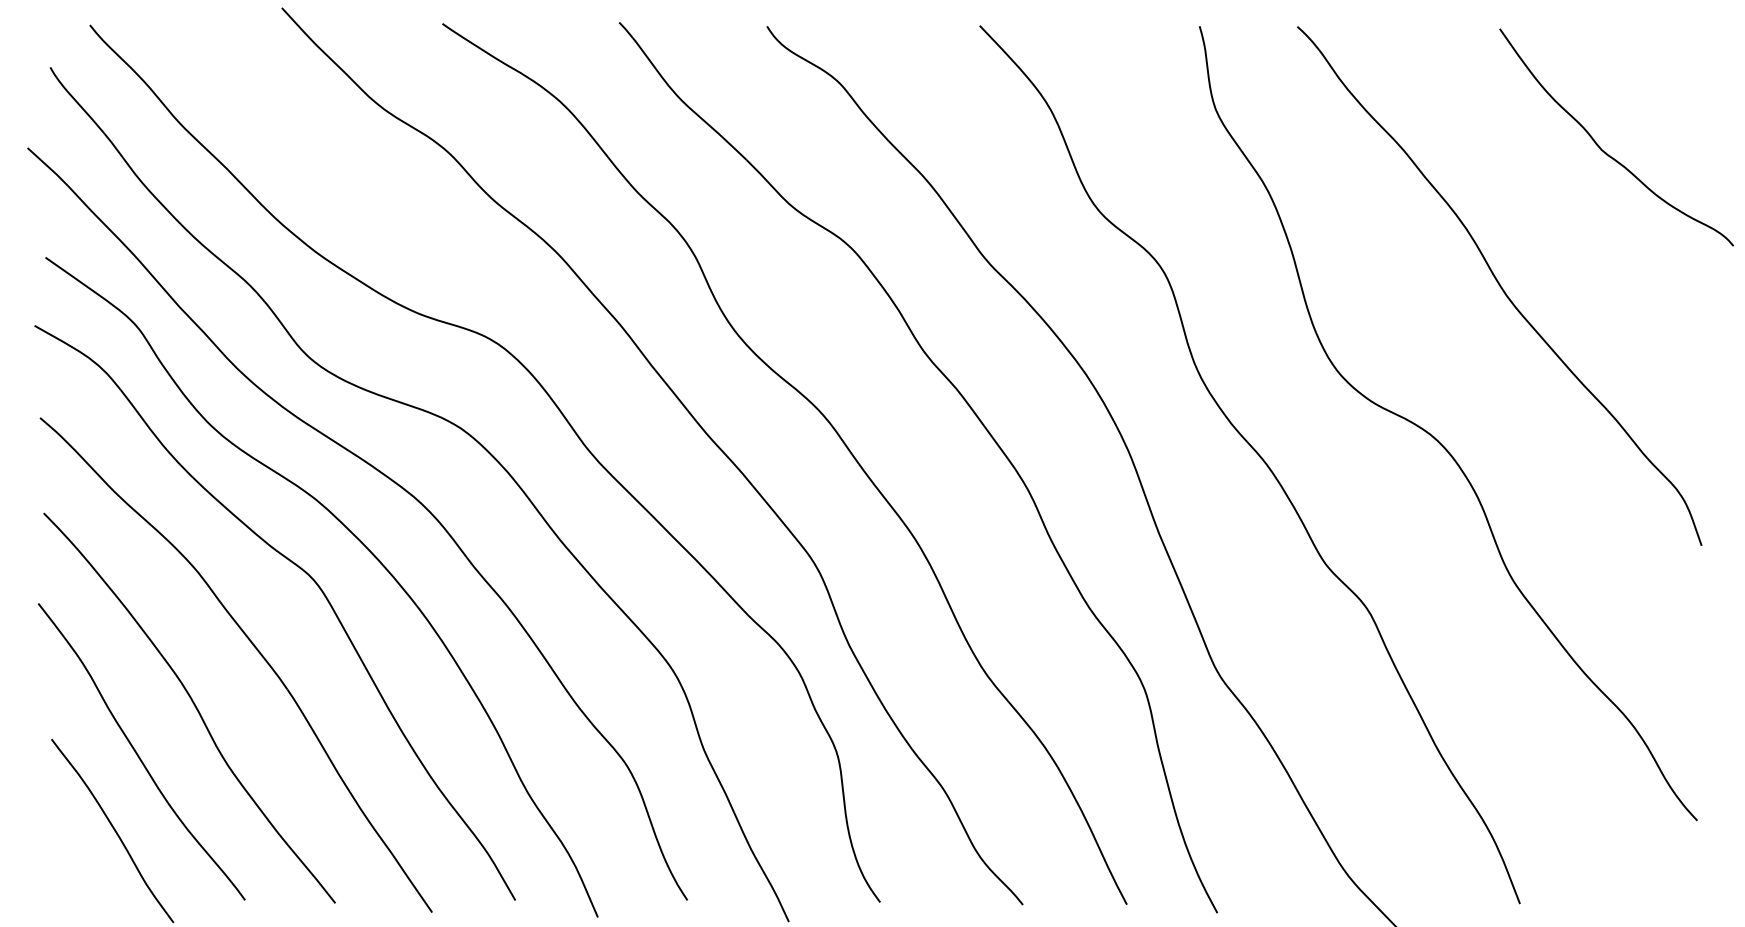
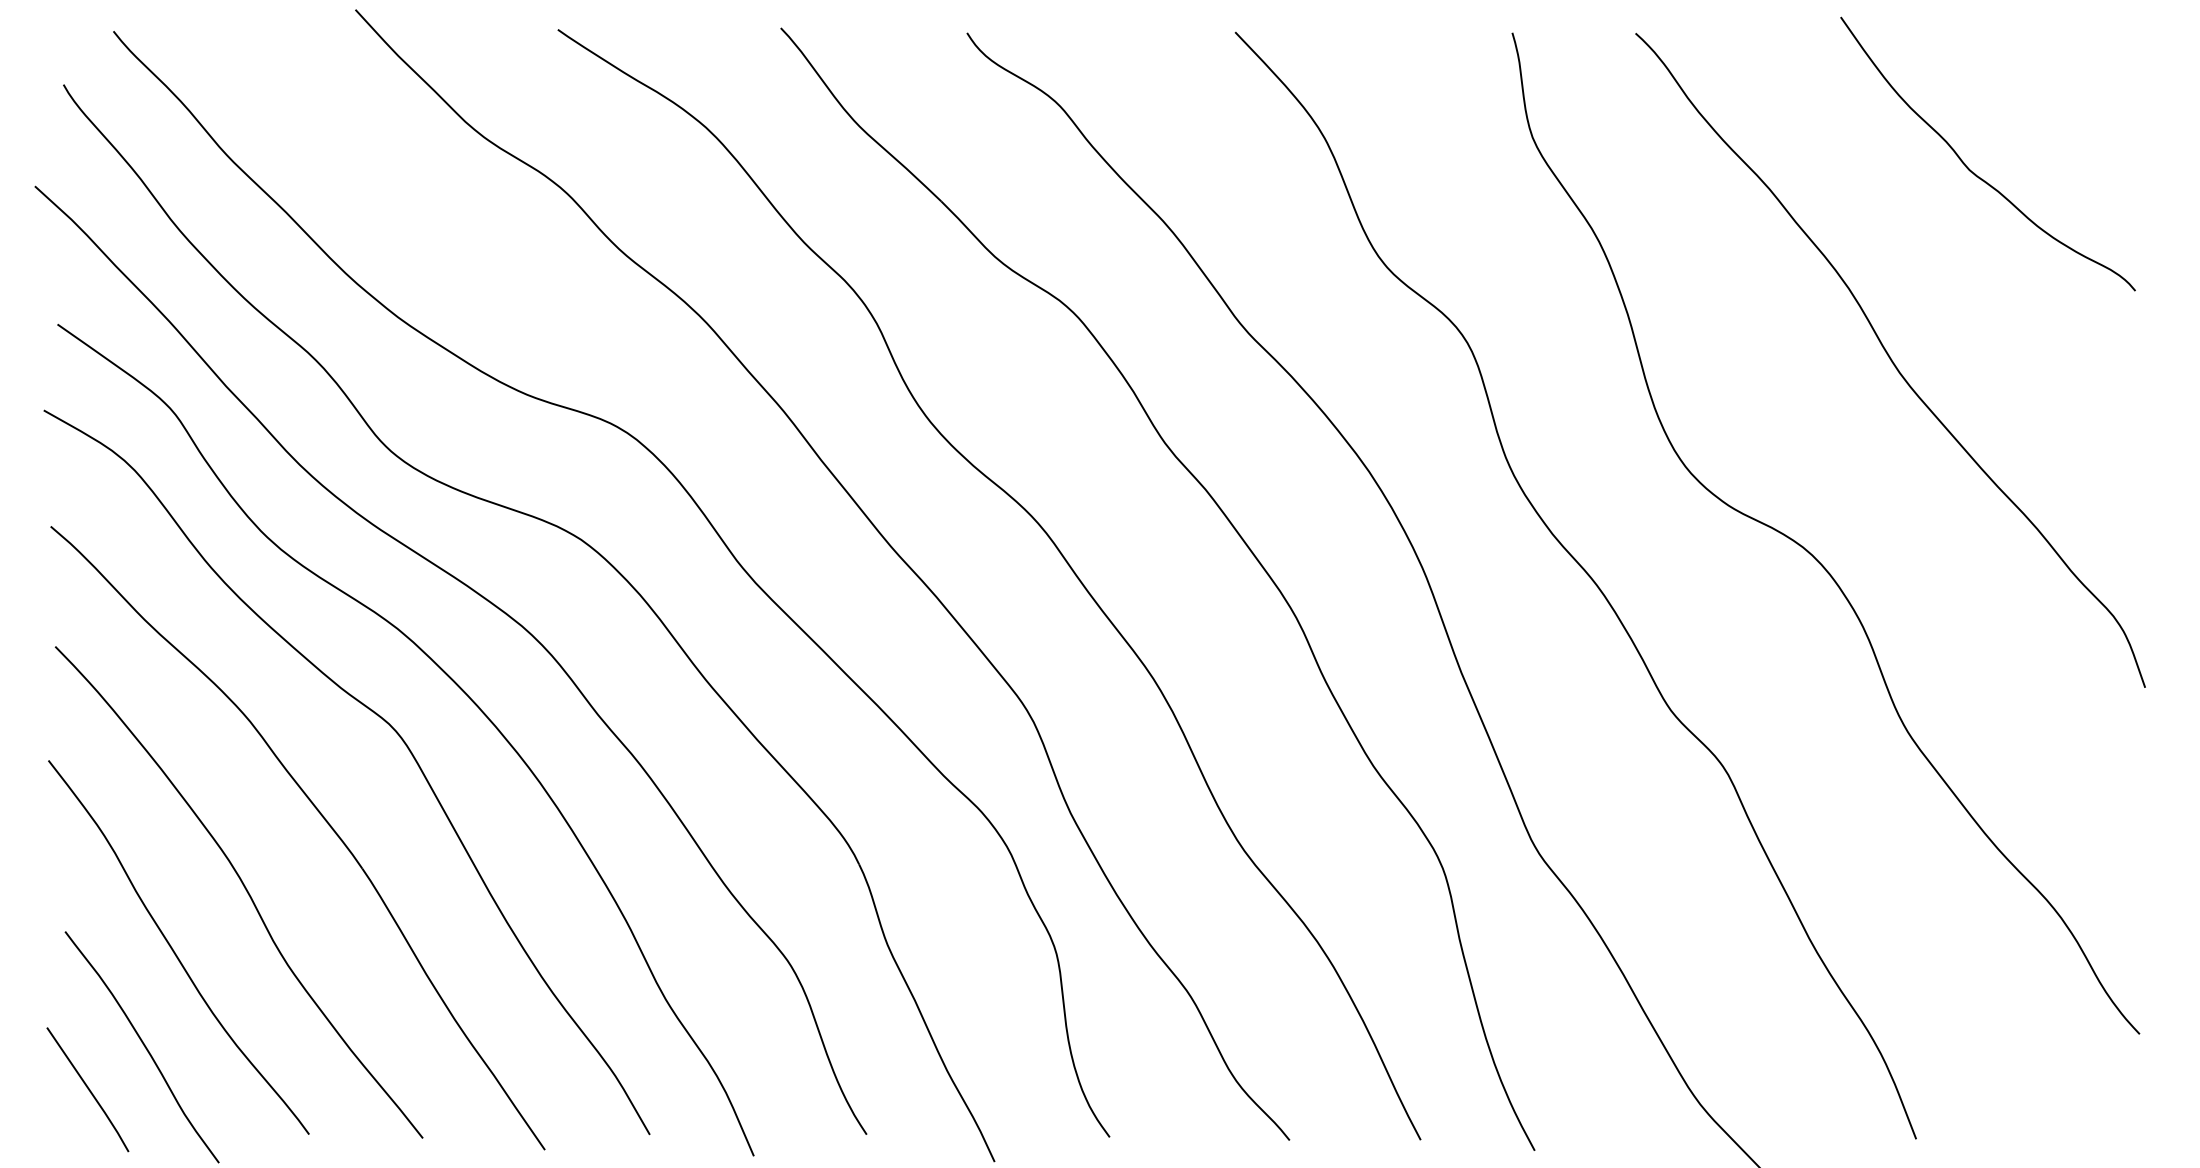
curve: (1605, 152) -> (1974, 172), moved
line: (69, 864) -> (87, 1089), added

